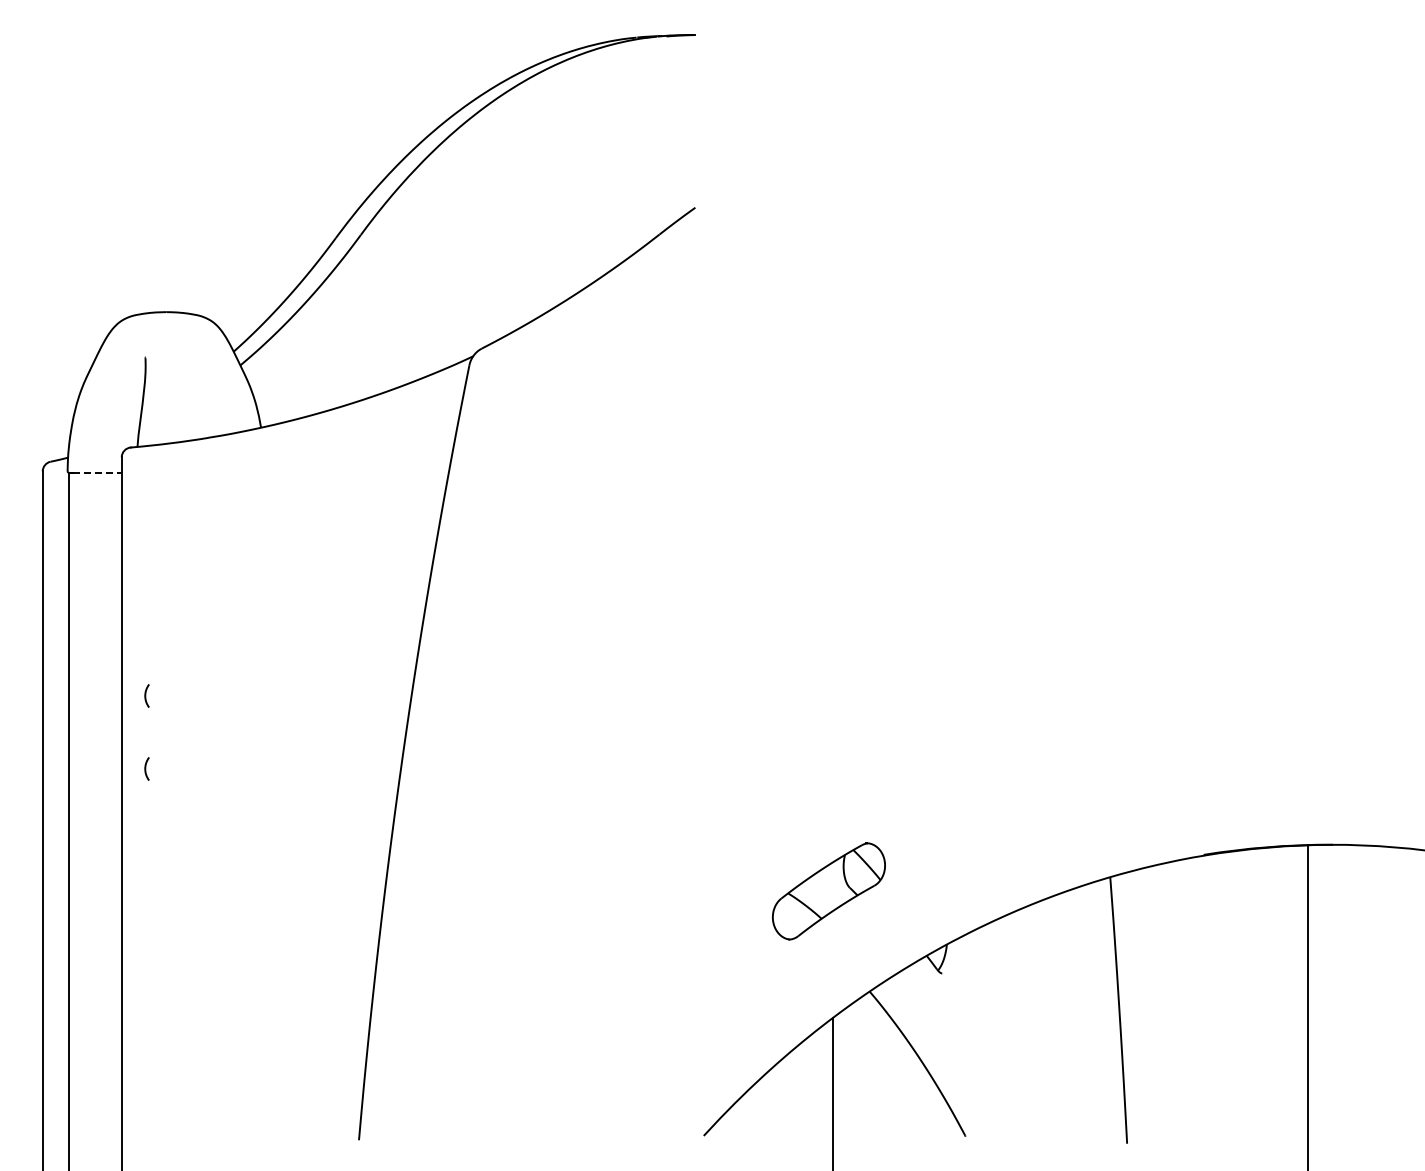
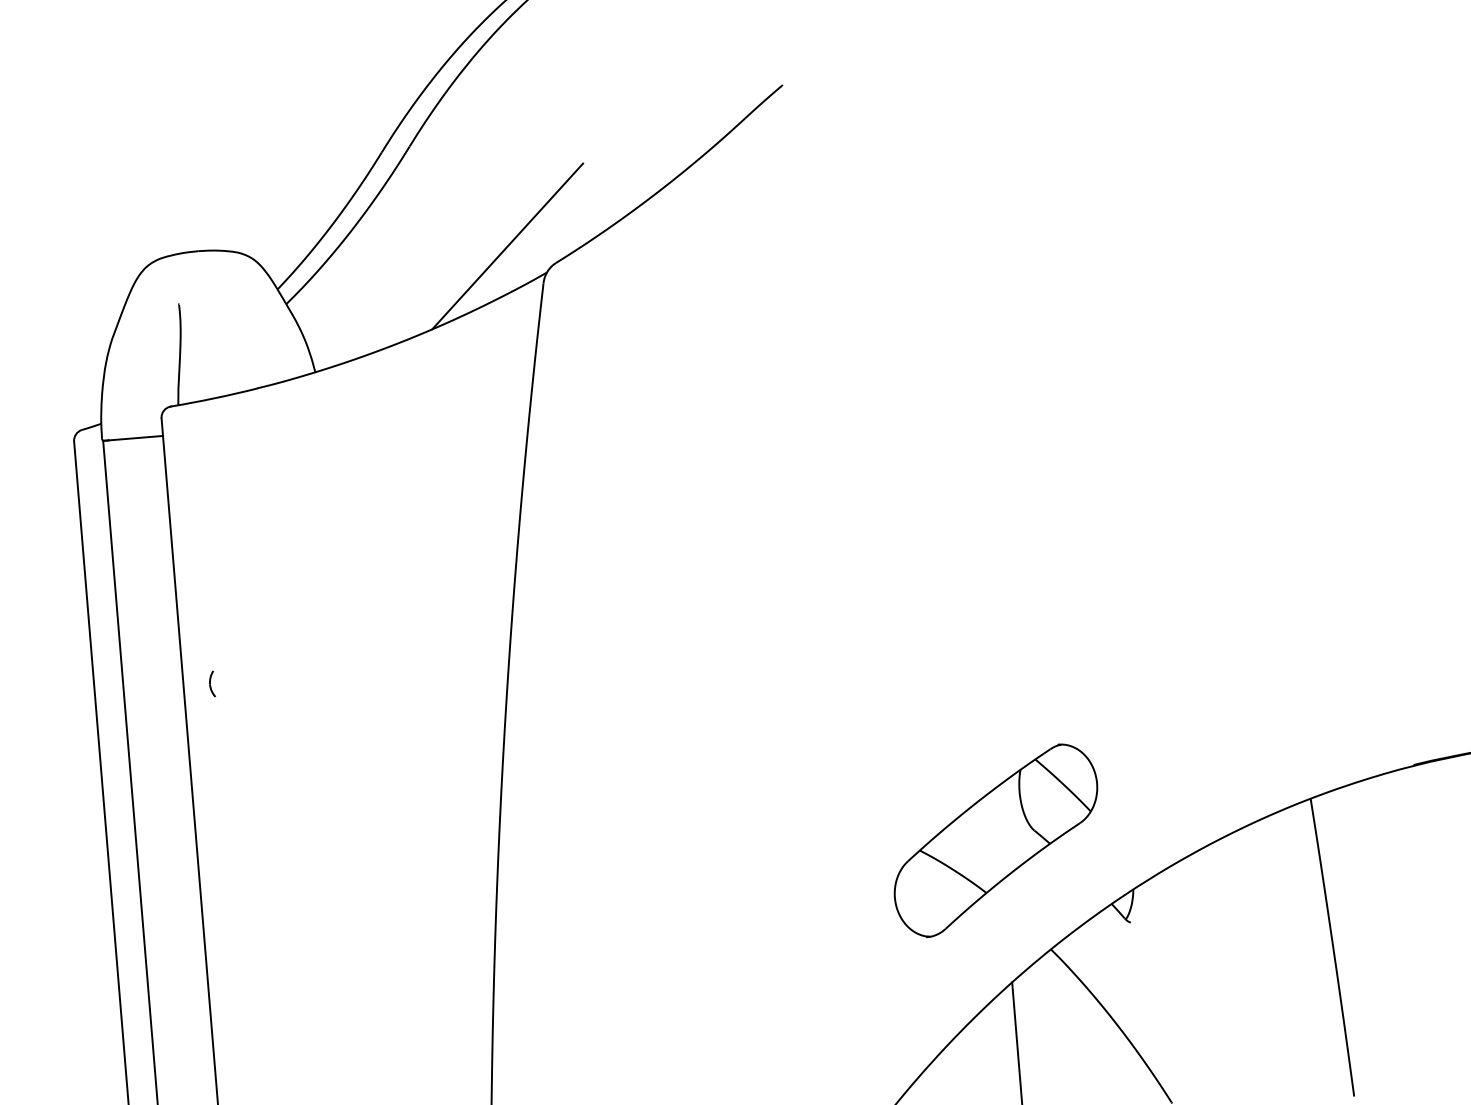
line: (440, 330) -> (507, 246), added
line: (98, 472) -> (136, 437), dashed -> solid
part: (146, 768) -> (218, 765), removed
part: (828, 891) -> (995, 840), size x1.67

